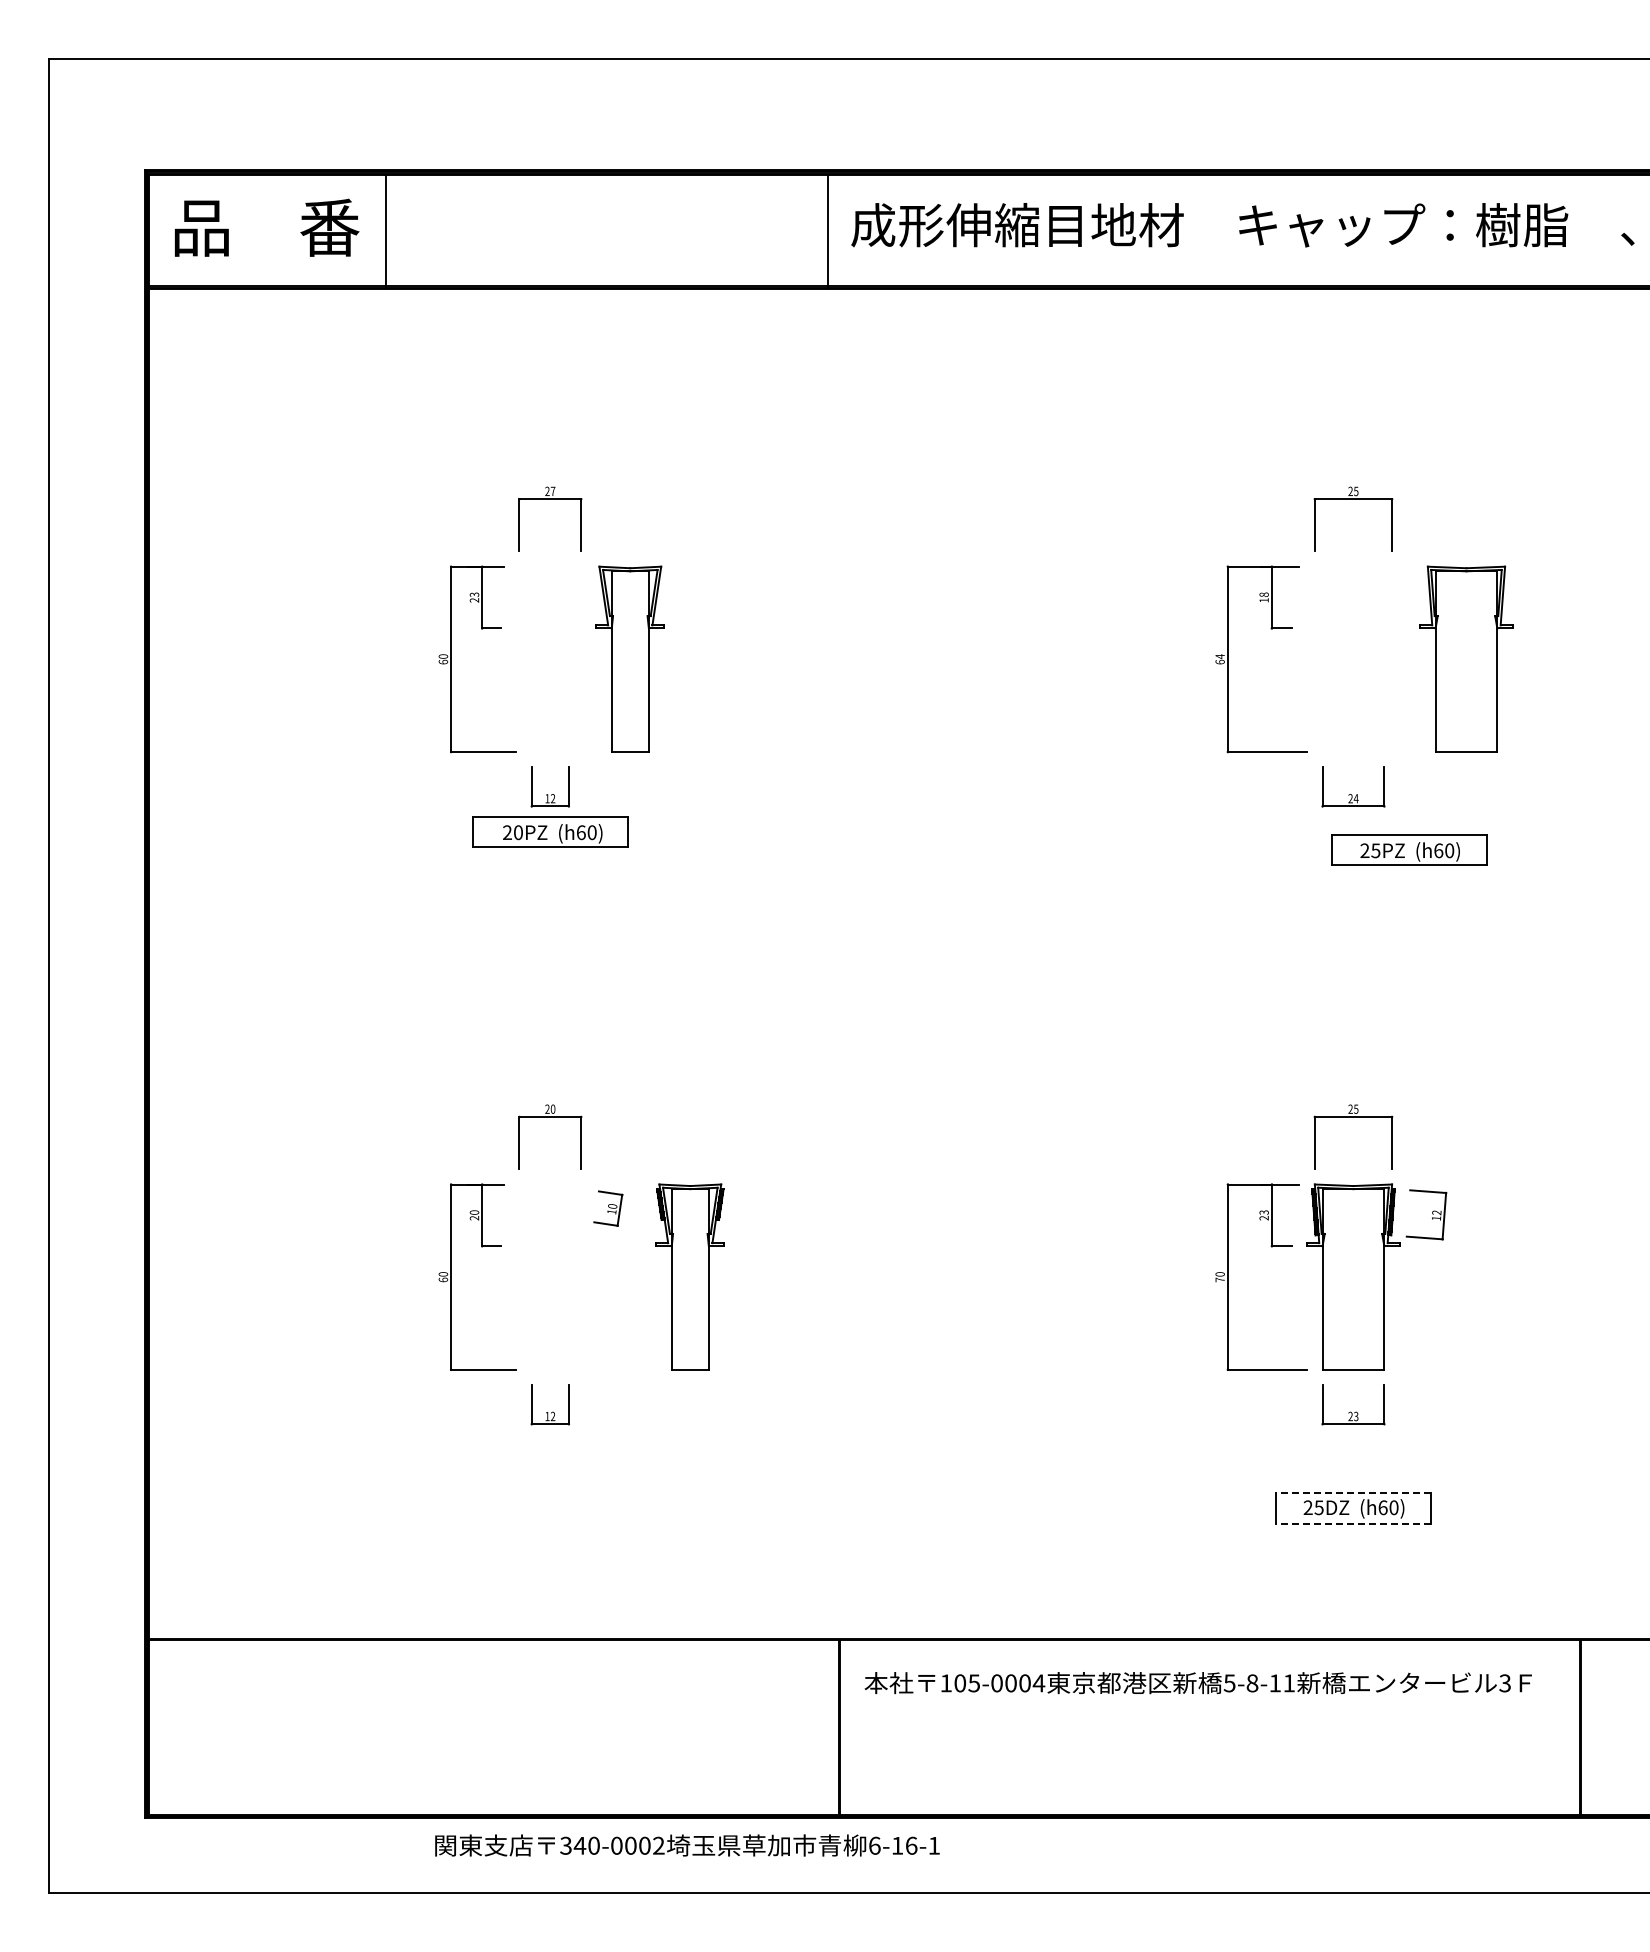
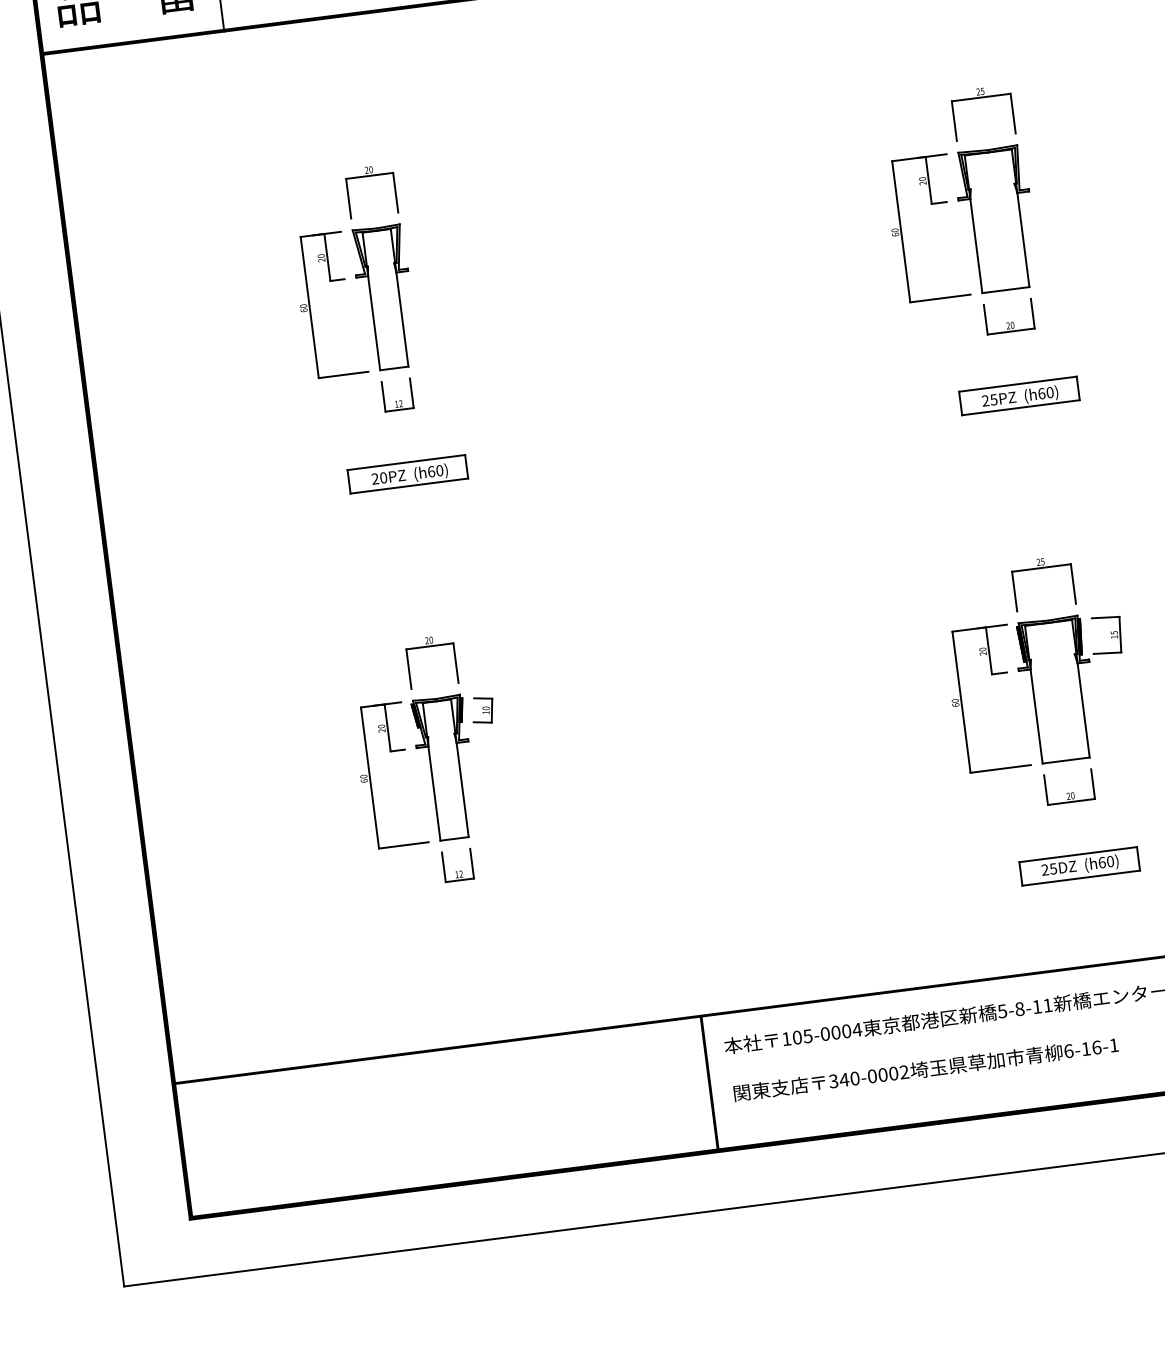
text: (552, 491) -> (370, 169), 27 -> 20
text: (474, 594) -> (321, 255), 23 -> 20
text: (1263, 597) -> (922, 181), 18 -> 20
text: (1219, 656) -> (894, 230), 64 -> 60
part: (629, 658) -> (384, 297), moved
part: (1466, 658) -> (996, 218), moved
text: (1355, 798) -> (1011, 325), 24 -> 20
part: (550, 831) -> (407, 473), moved
part: (1409, 849) -> (1019, 395), moved
text: (1263, 1212) -> (982, 649), 23 -> 20
text: (1436, 1212) -> (1114, 632), 12 -> 15
part: (689, 1276) -> (444, 767), moved
text: (1219, 1279) -> (955, 704), 70 -> 60
text: (1356, 1416) -> (1073, 795), 23 -> 20
line: (1352, 1493) -> (1077, 854), dashed -> solid
line: (1352, 1524) -> (1080, 878), dashed -> solid
text: (687, 1845) -> (926, 1069), moved

